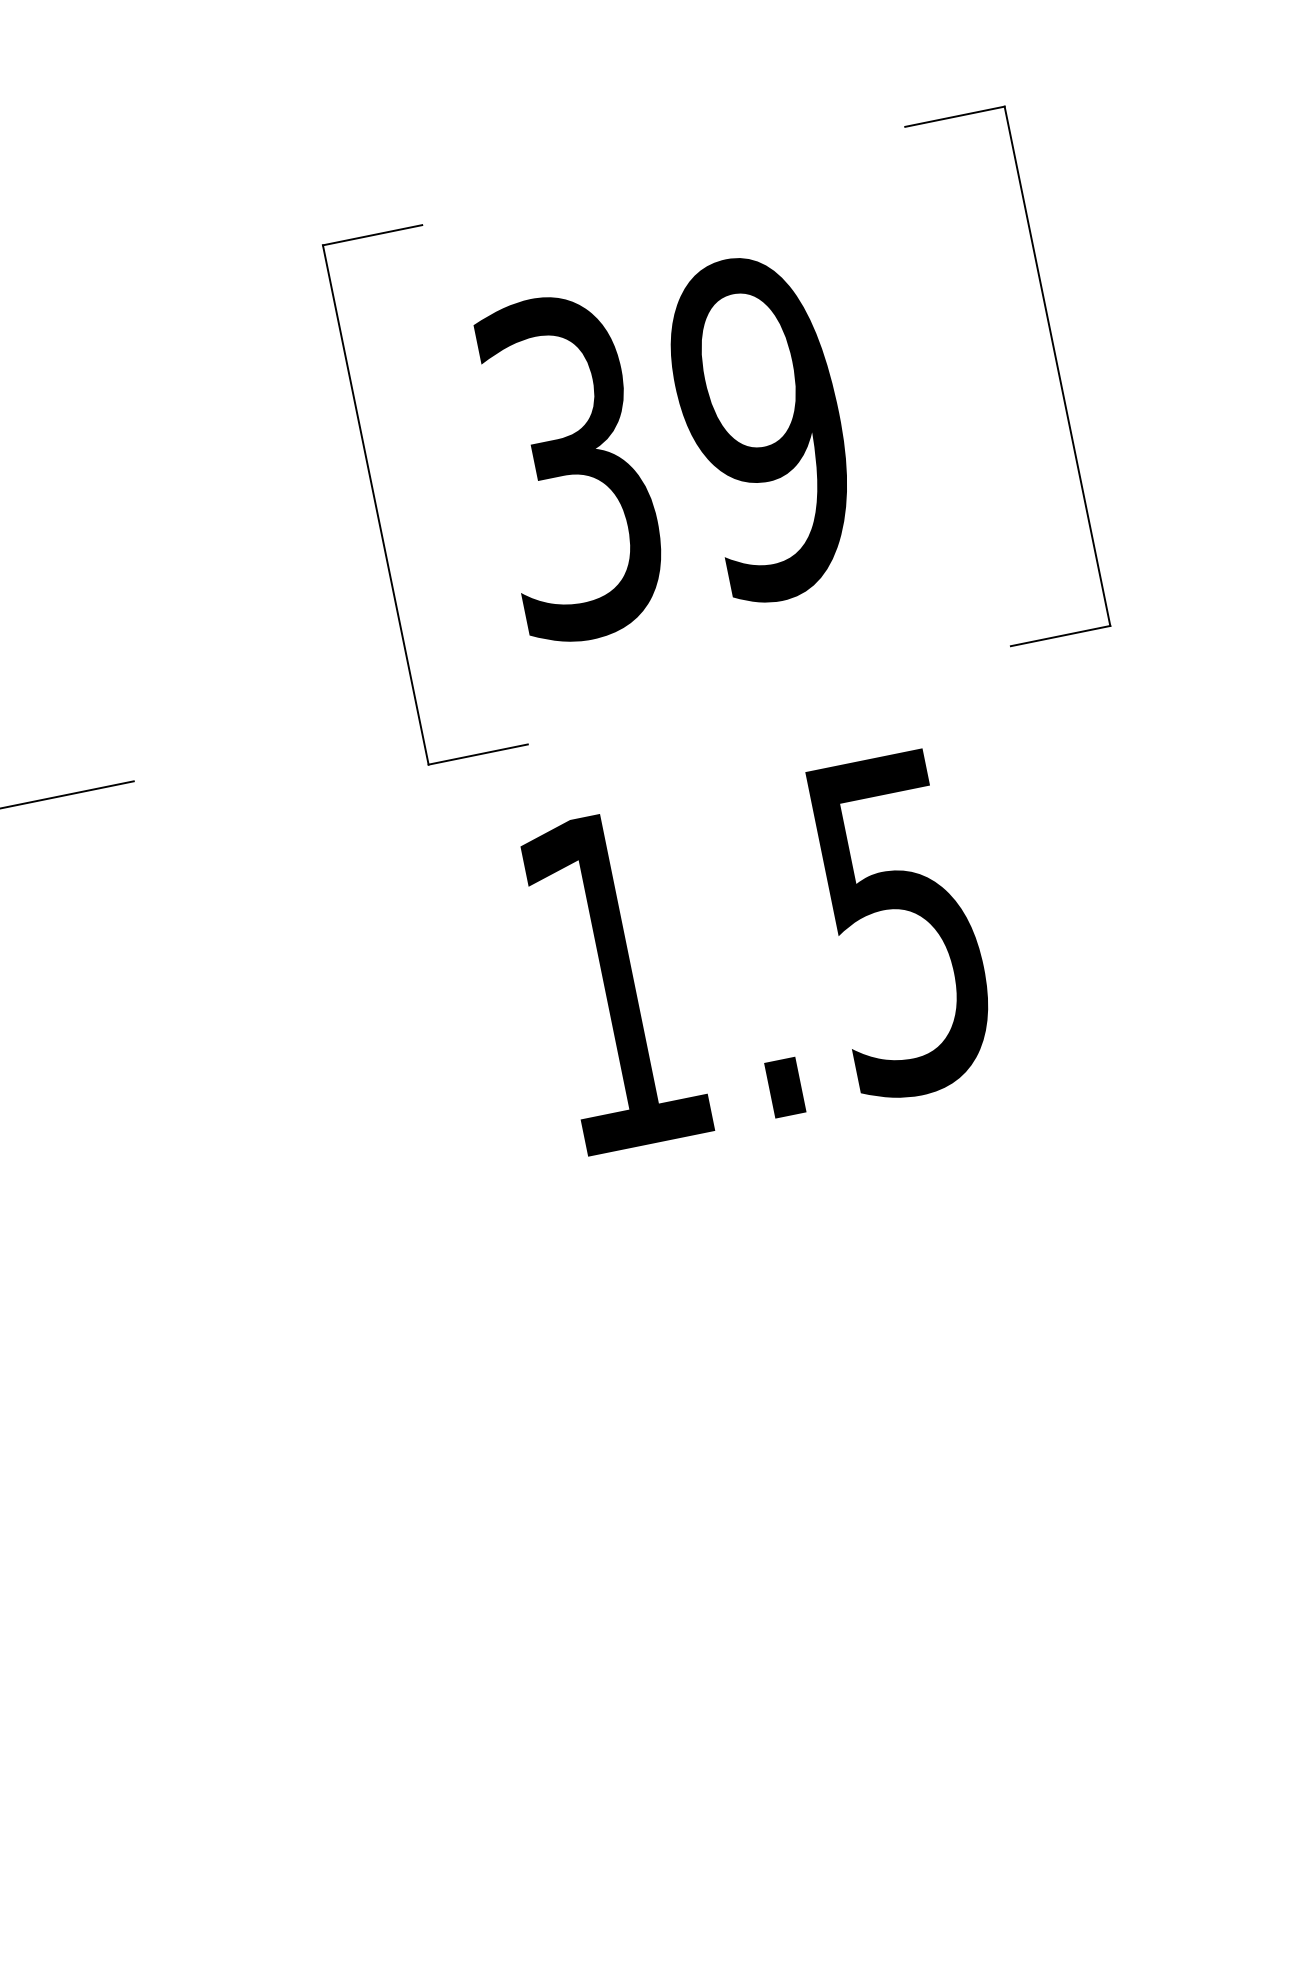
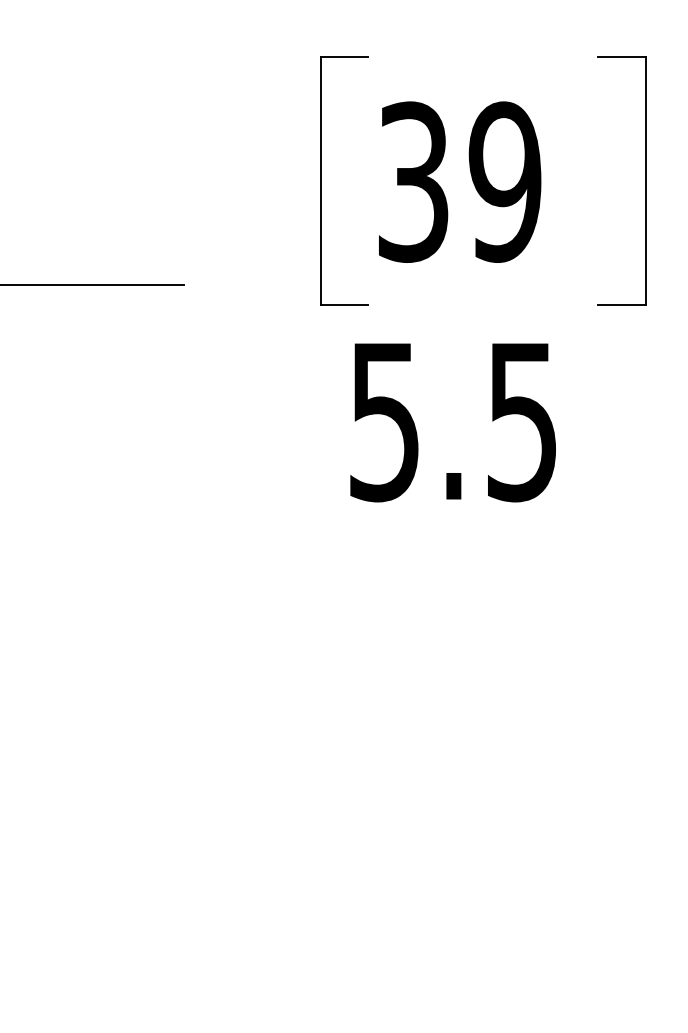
text: (612, 983) -> (384, 422), 1.5 -> 5.5

